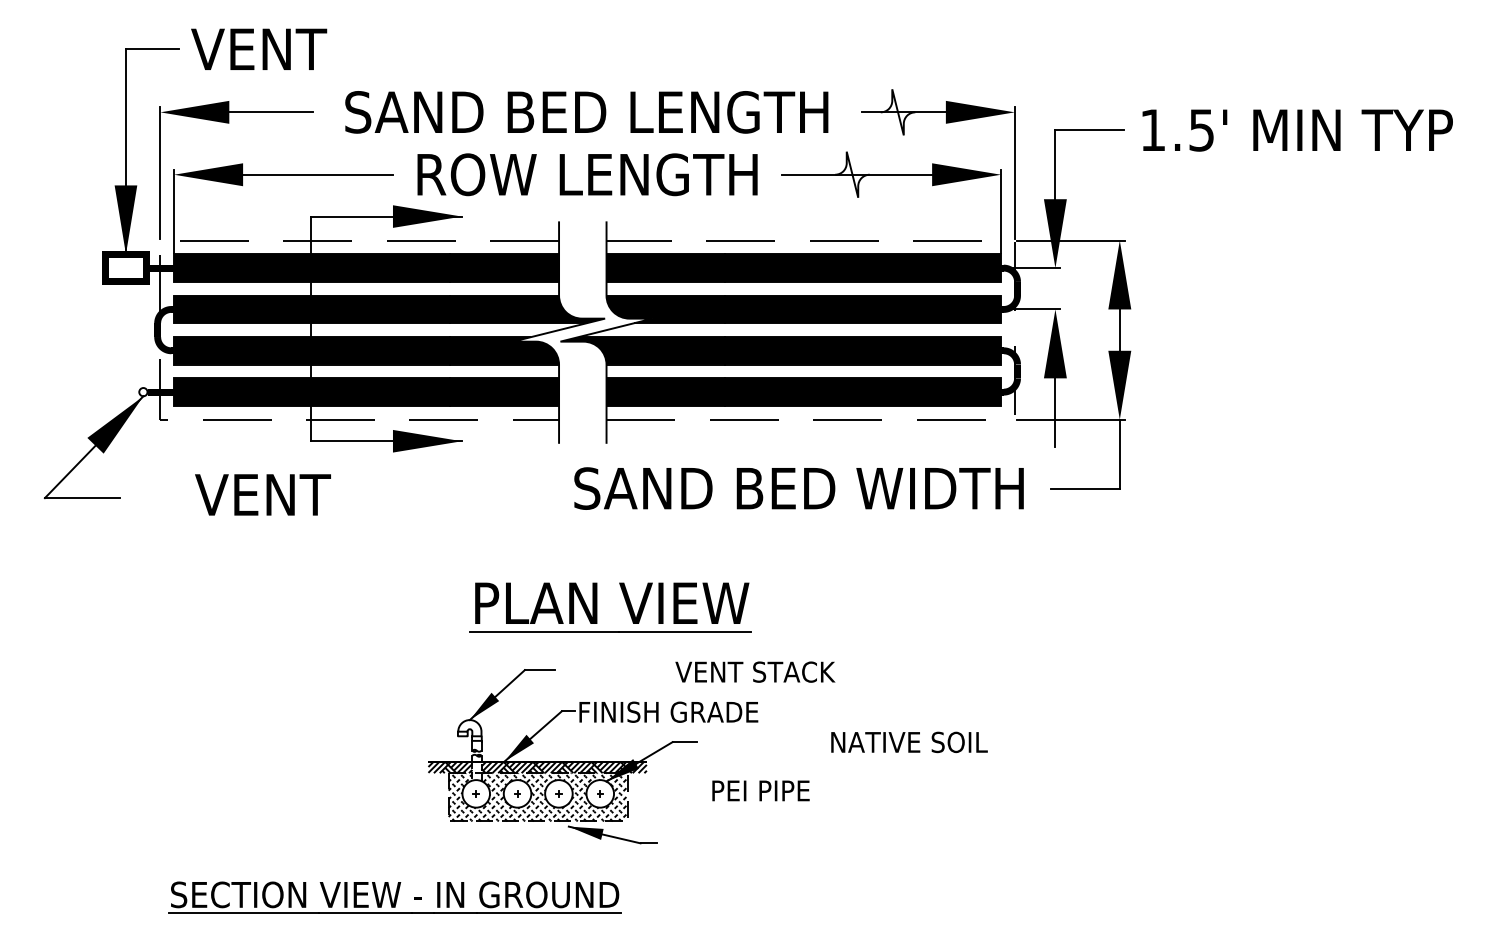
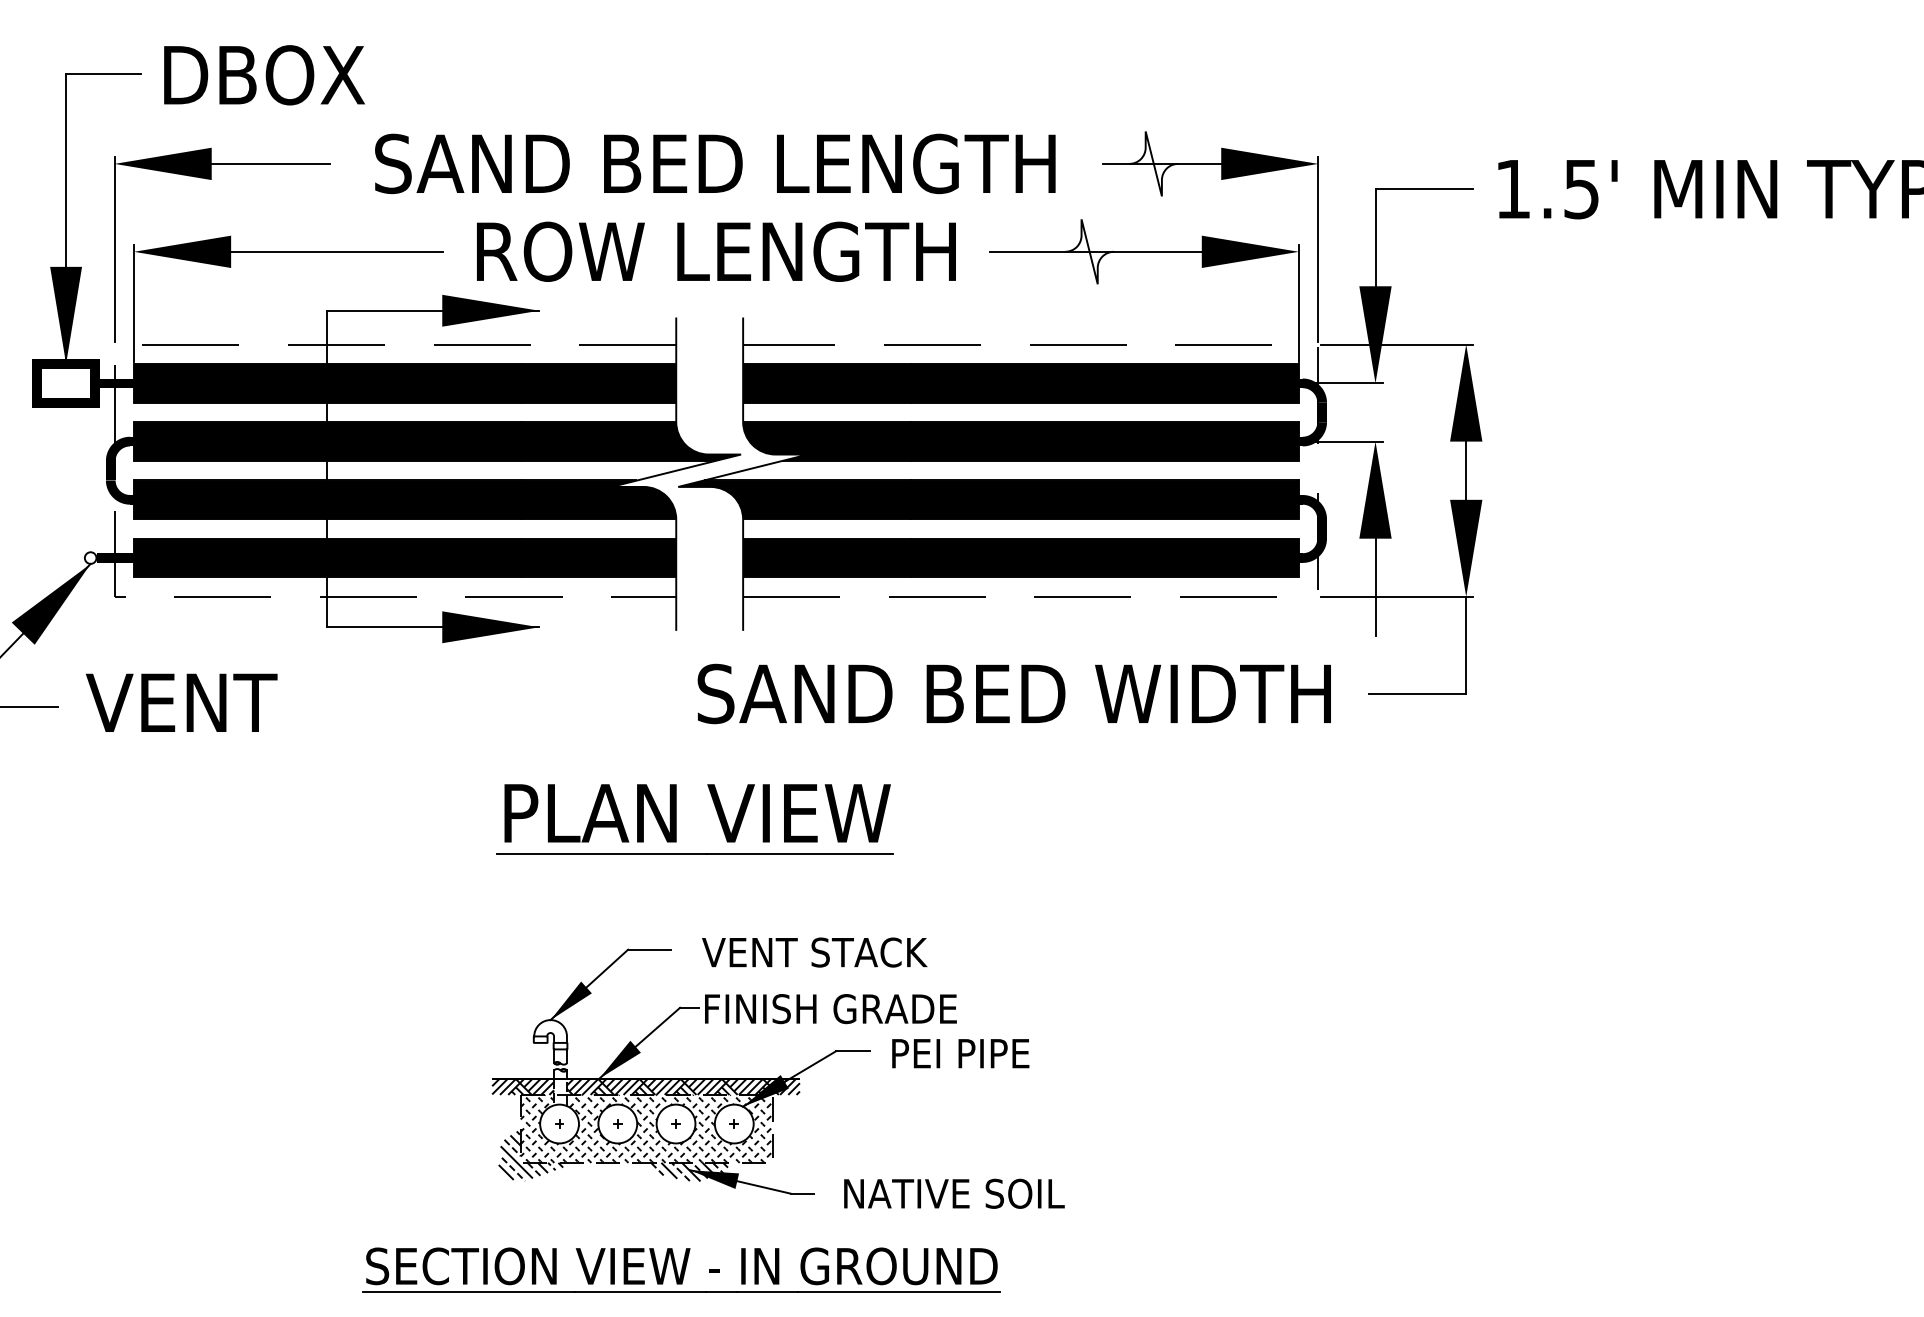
text: (264, 49) -> (261, 75), VENT -> DBOX
text: (262, 494) -> (180, 702), moved
part: (597, 607) -> (676, 819), moved
text: (755, 671) -> (814, 951), moved
text: (909, 742) -> (954, 1193), moved
text: (760, 790) -> (960, 1053), moved
hatch: (457, 816) -> (533, 1155), added
hatch: (568, 827) -> (689, 1171), added
part: (394, 897) -> (681, 1270), moved

